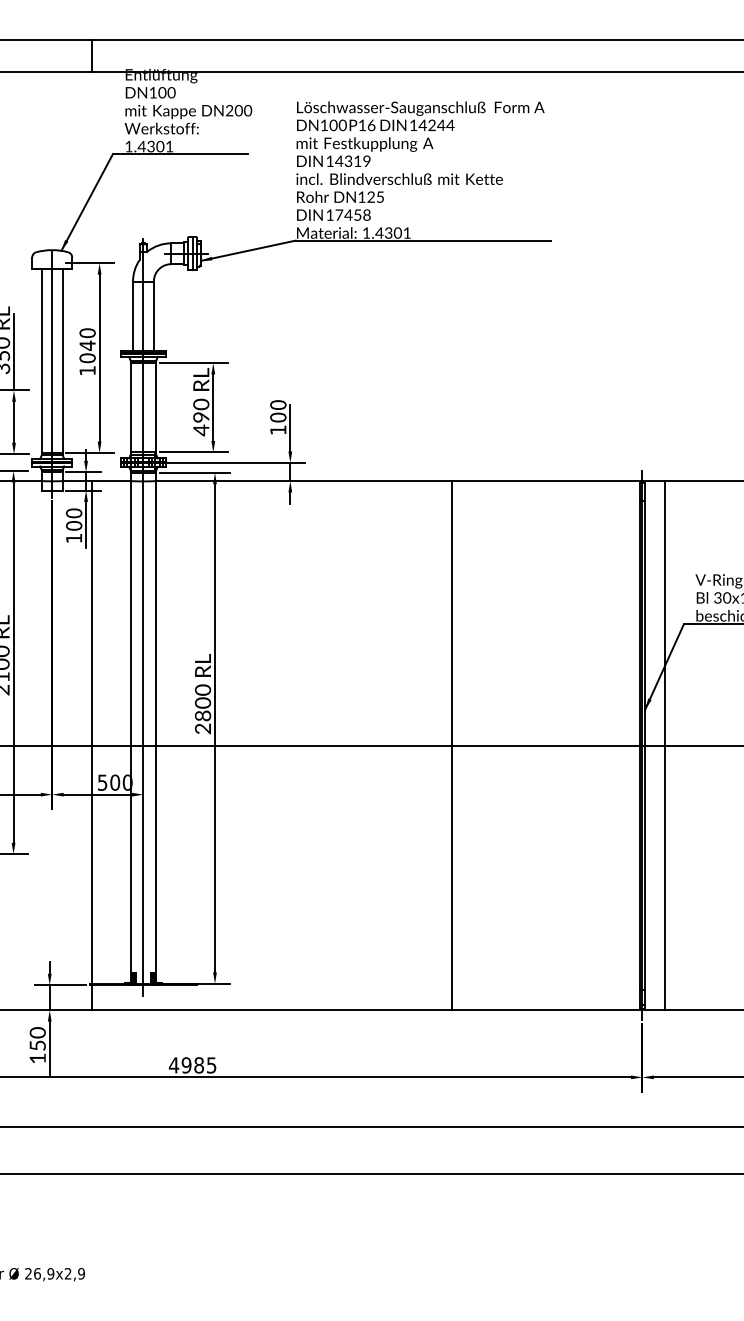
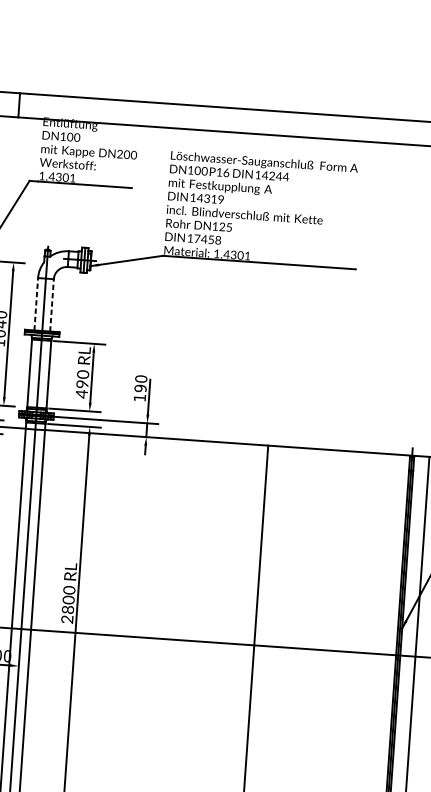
line: (133, 316) -> (36, 304), solid -> dashed
line: (153, 316) -> (51, 305), solid -> dashed
text: (278, 417) -> (140, 388), 100 -> 190

